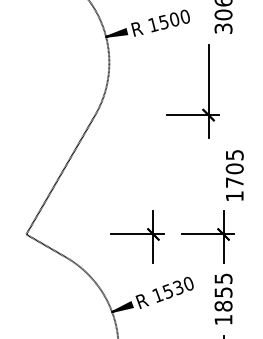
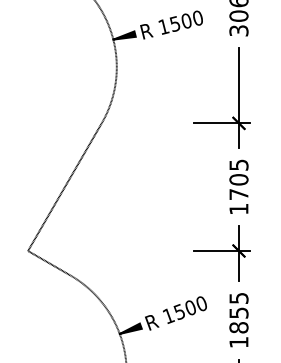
part: (208, 90) -> (238, 97), moved
text: (234, 175) -> (238, 186), moved
part: (137, 236) -> (146, 253), removed
text: (178, 287) -> (190, 307), 1530 -> 1500

